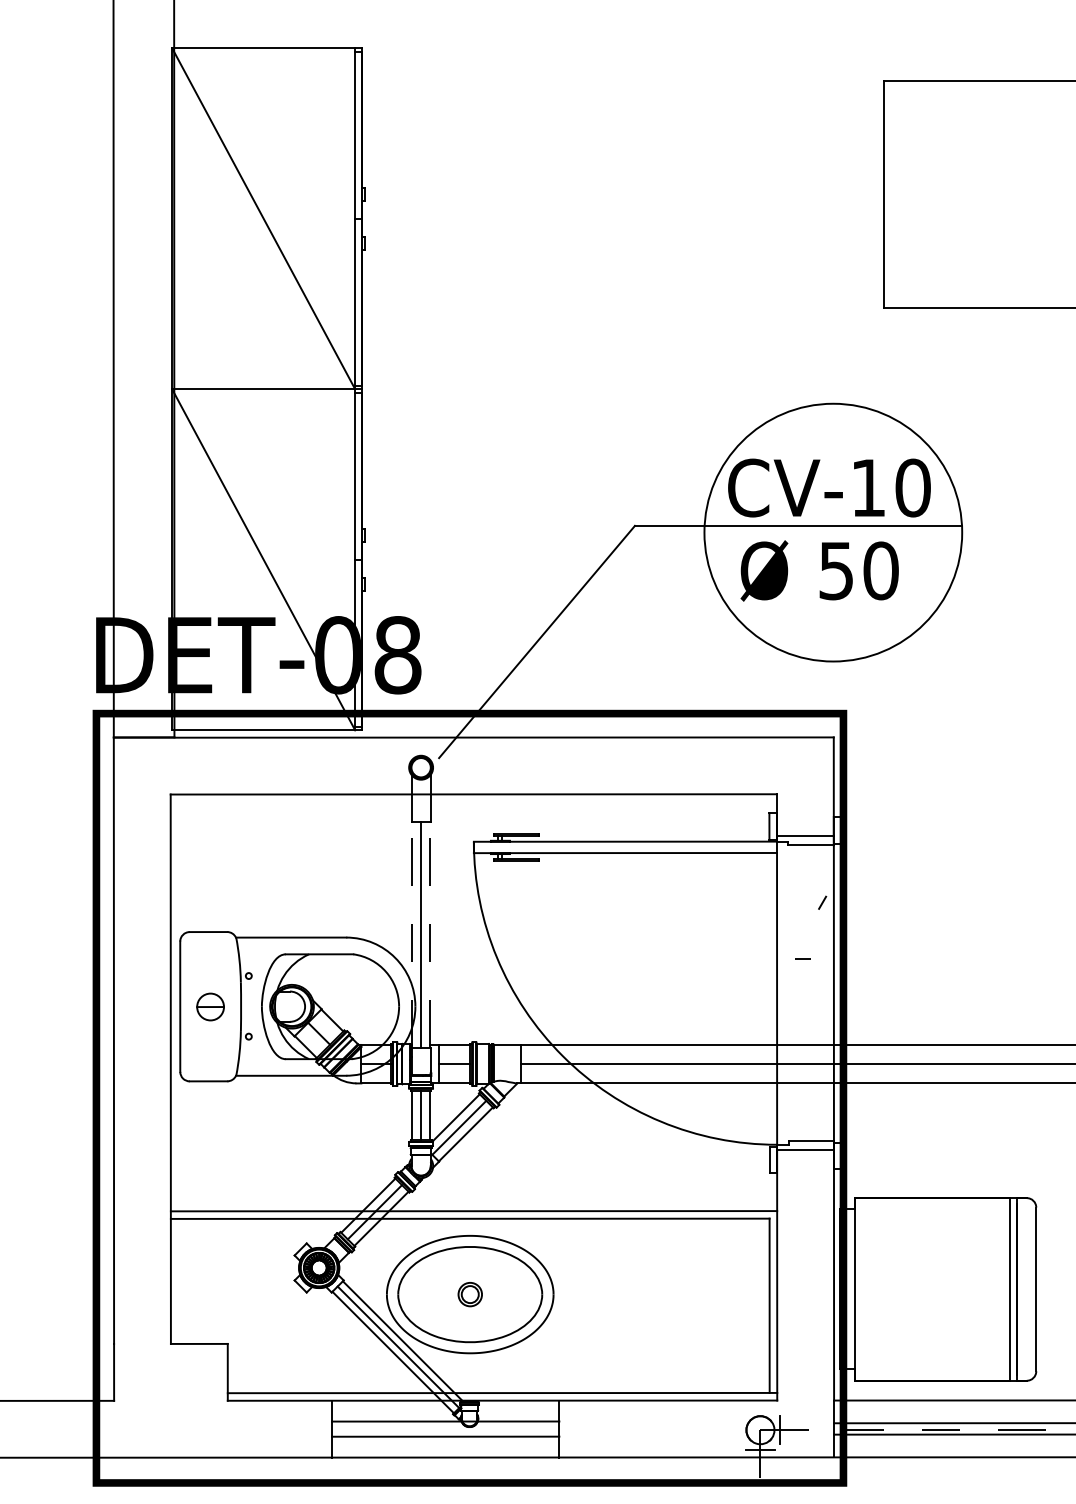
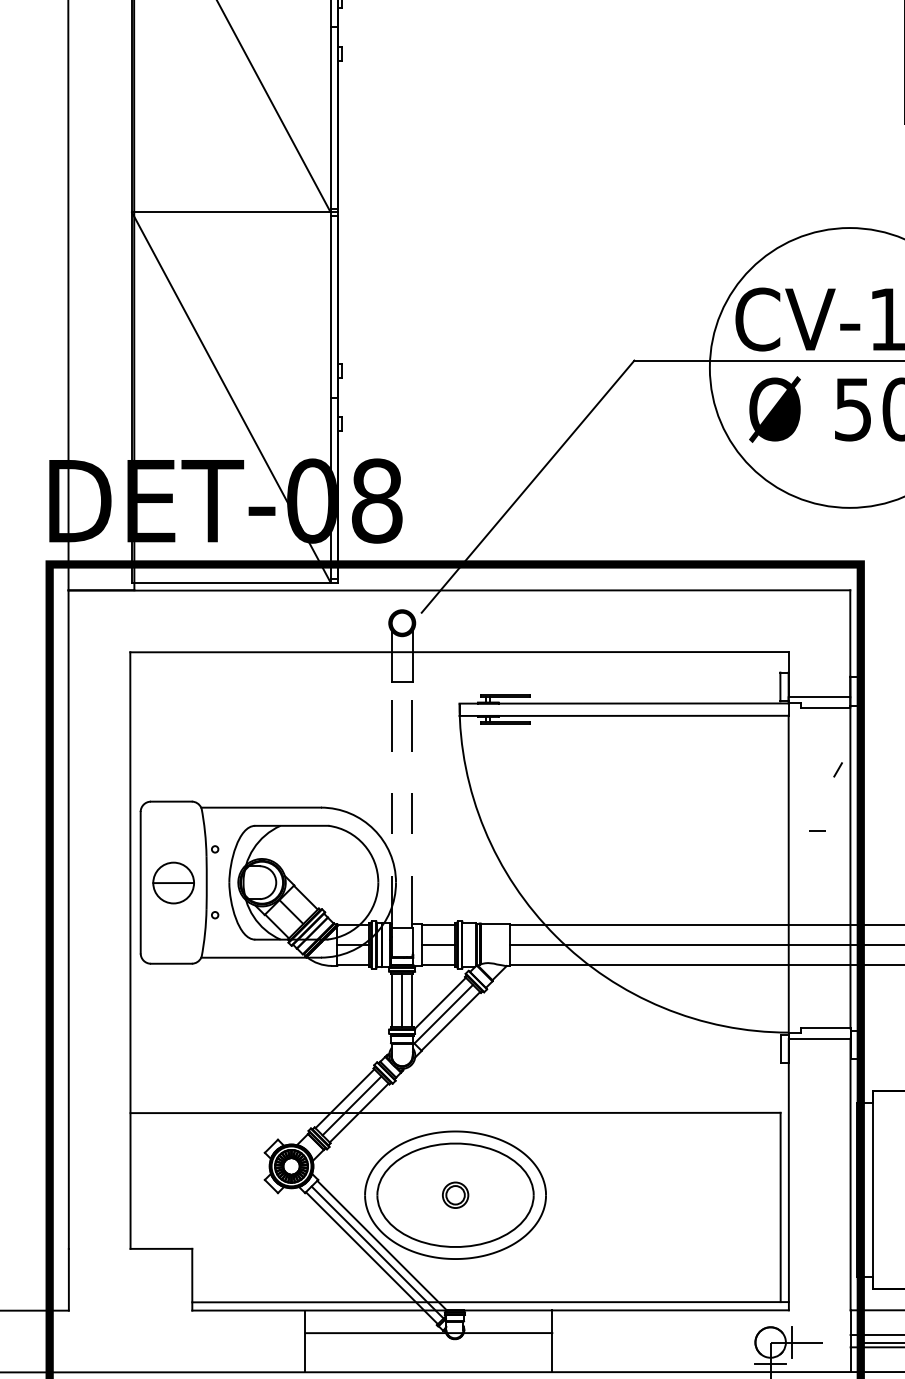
line: (421, 934) -> (402, 804), removed
part: (210, 1006) -> (173, 882), size x1.4
line: (473, 1211) -> (459, 1105), removed
line: (445, 1436) -> (428, 1349), removed

